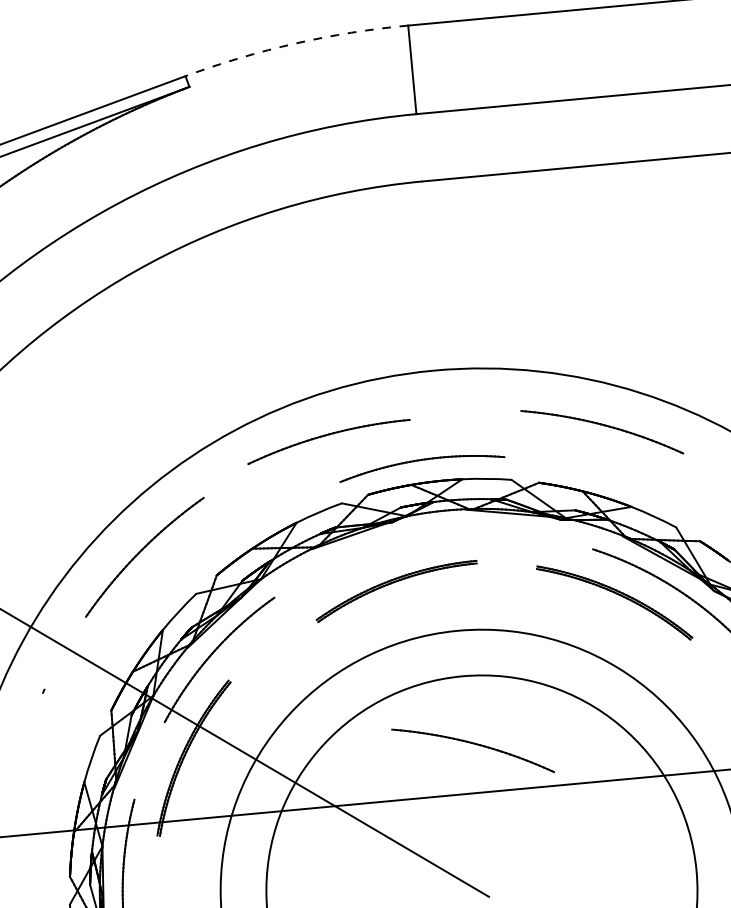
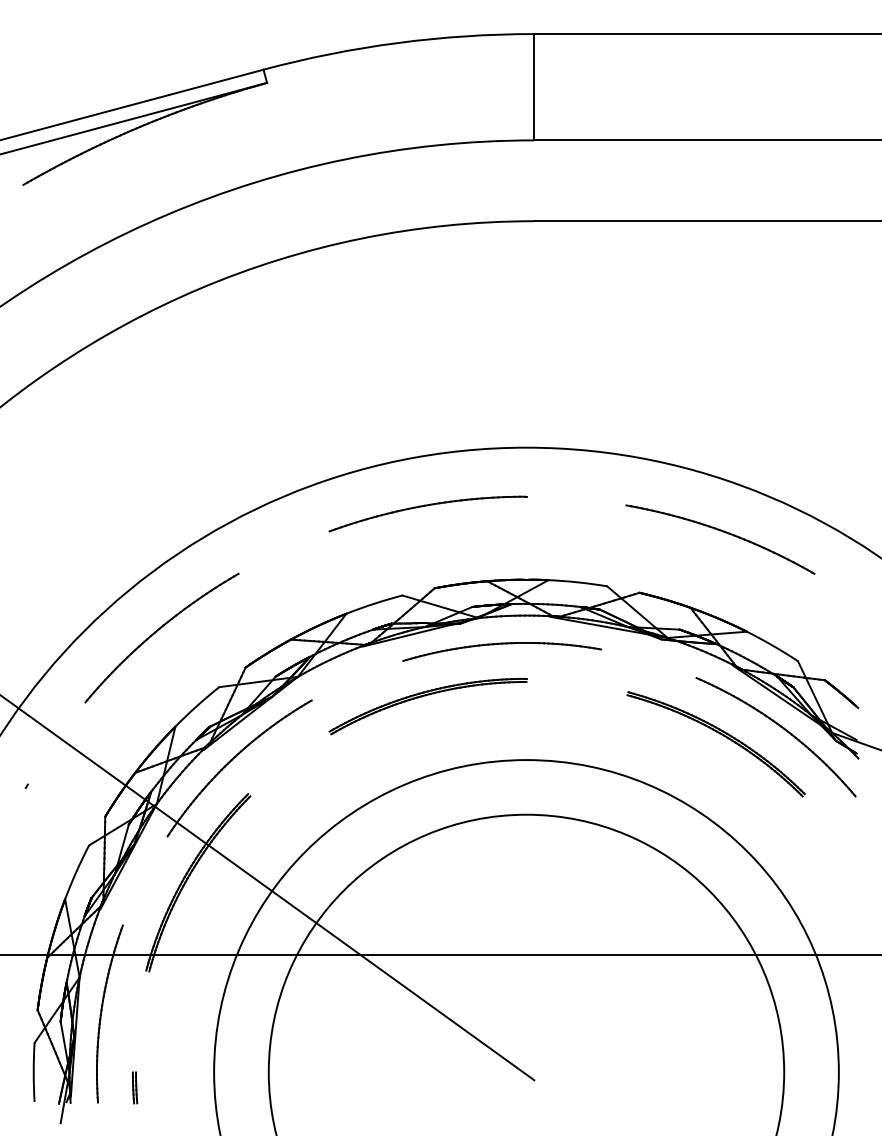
arc: (295, 44) -> (397, 43), dashed -> solid
part: (328, 435) -> (427, 506), moved
part: (421, 460) -> (501, 644), moved
part: (393, 583) -> (425, 696), moved
part: (475, 744) -> (534, 897), removed

